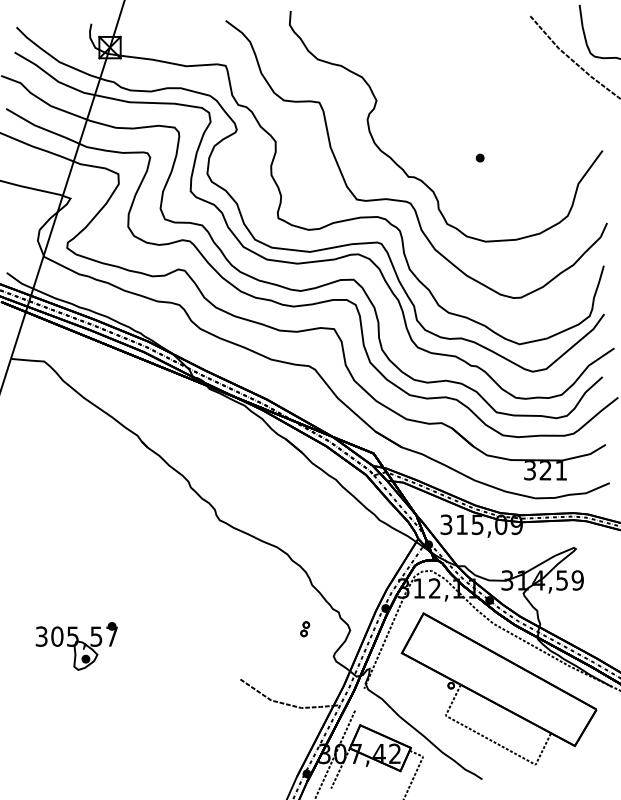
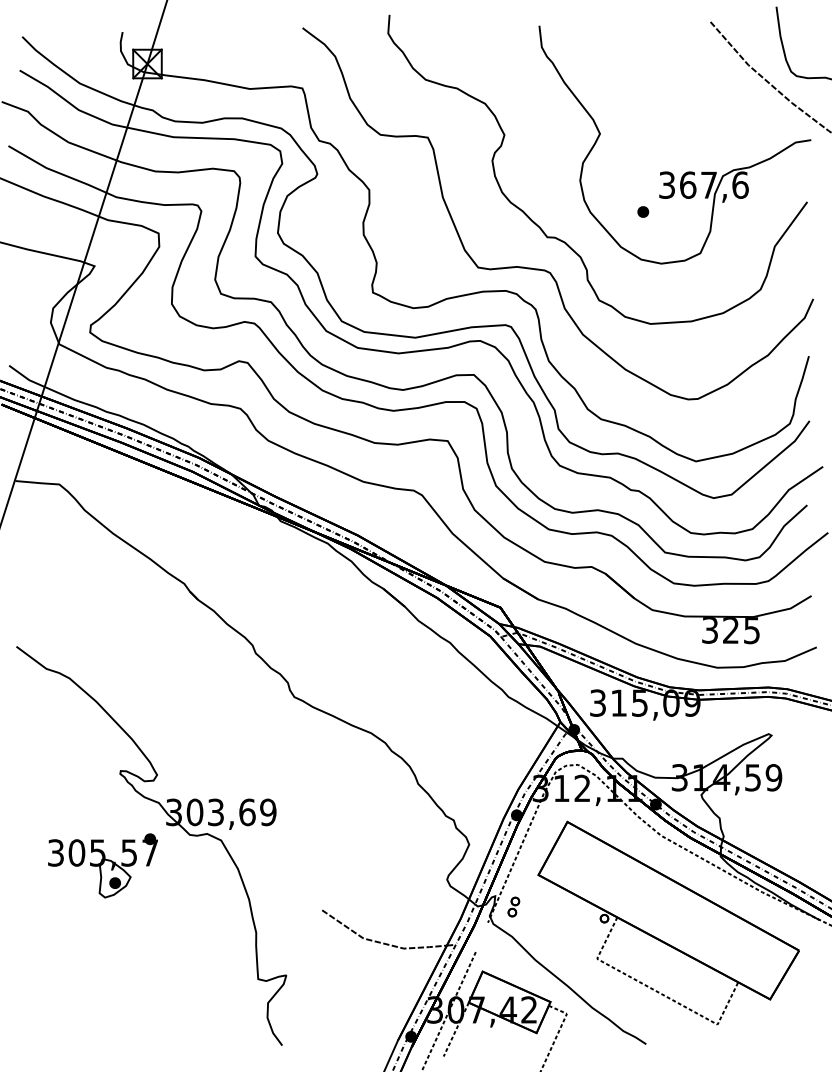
part: (499, 127) -> (668, 171), added
text: (560, 470) -> (751, 630), 321 -> 325
part: (124, 616) -> (167, 825), added
part: (304, 628) -> (513, 906), moved

